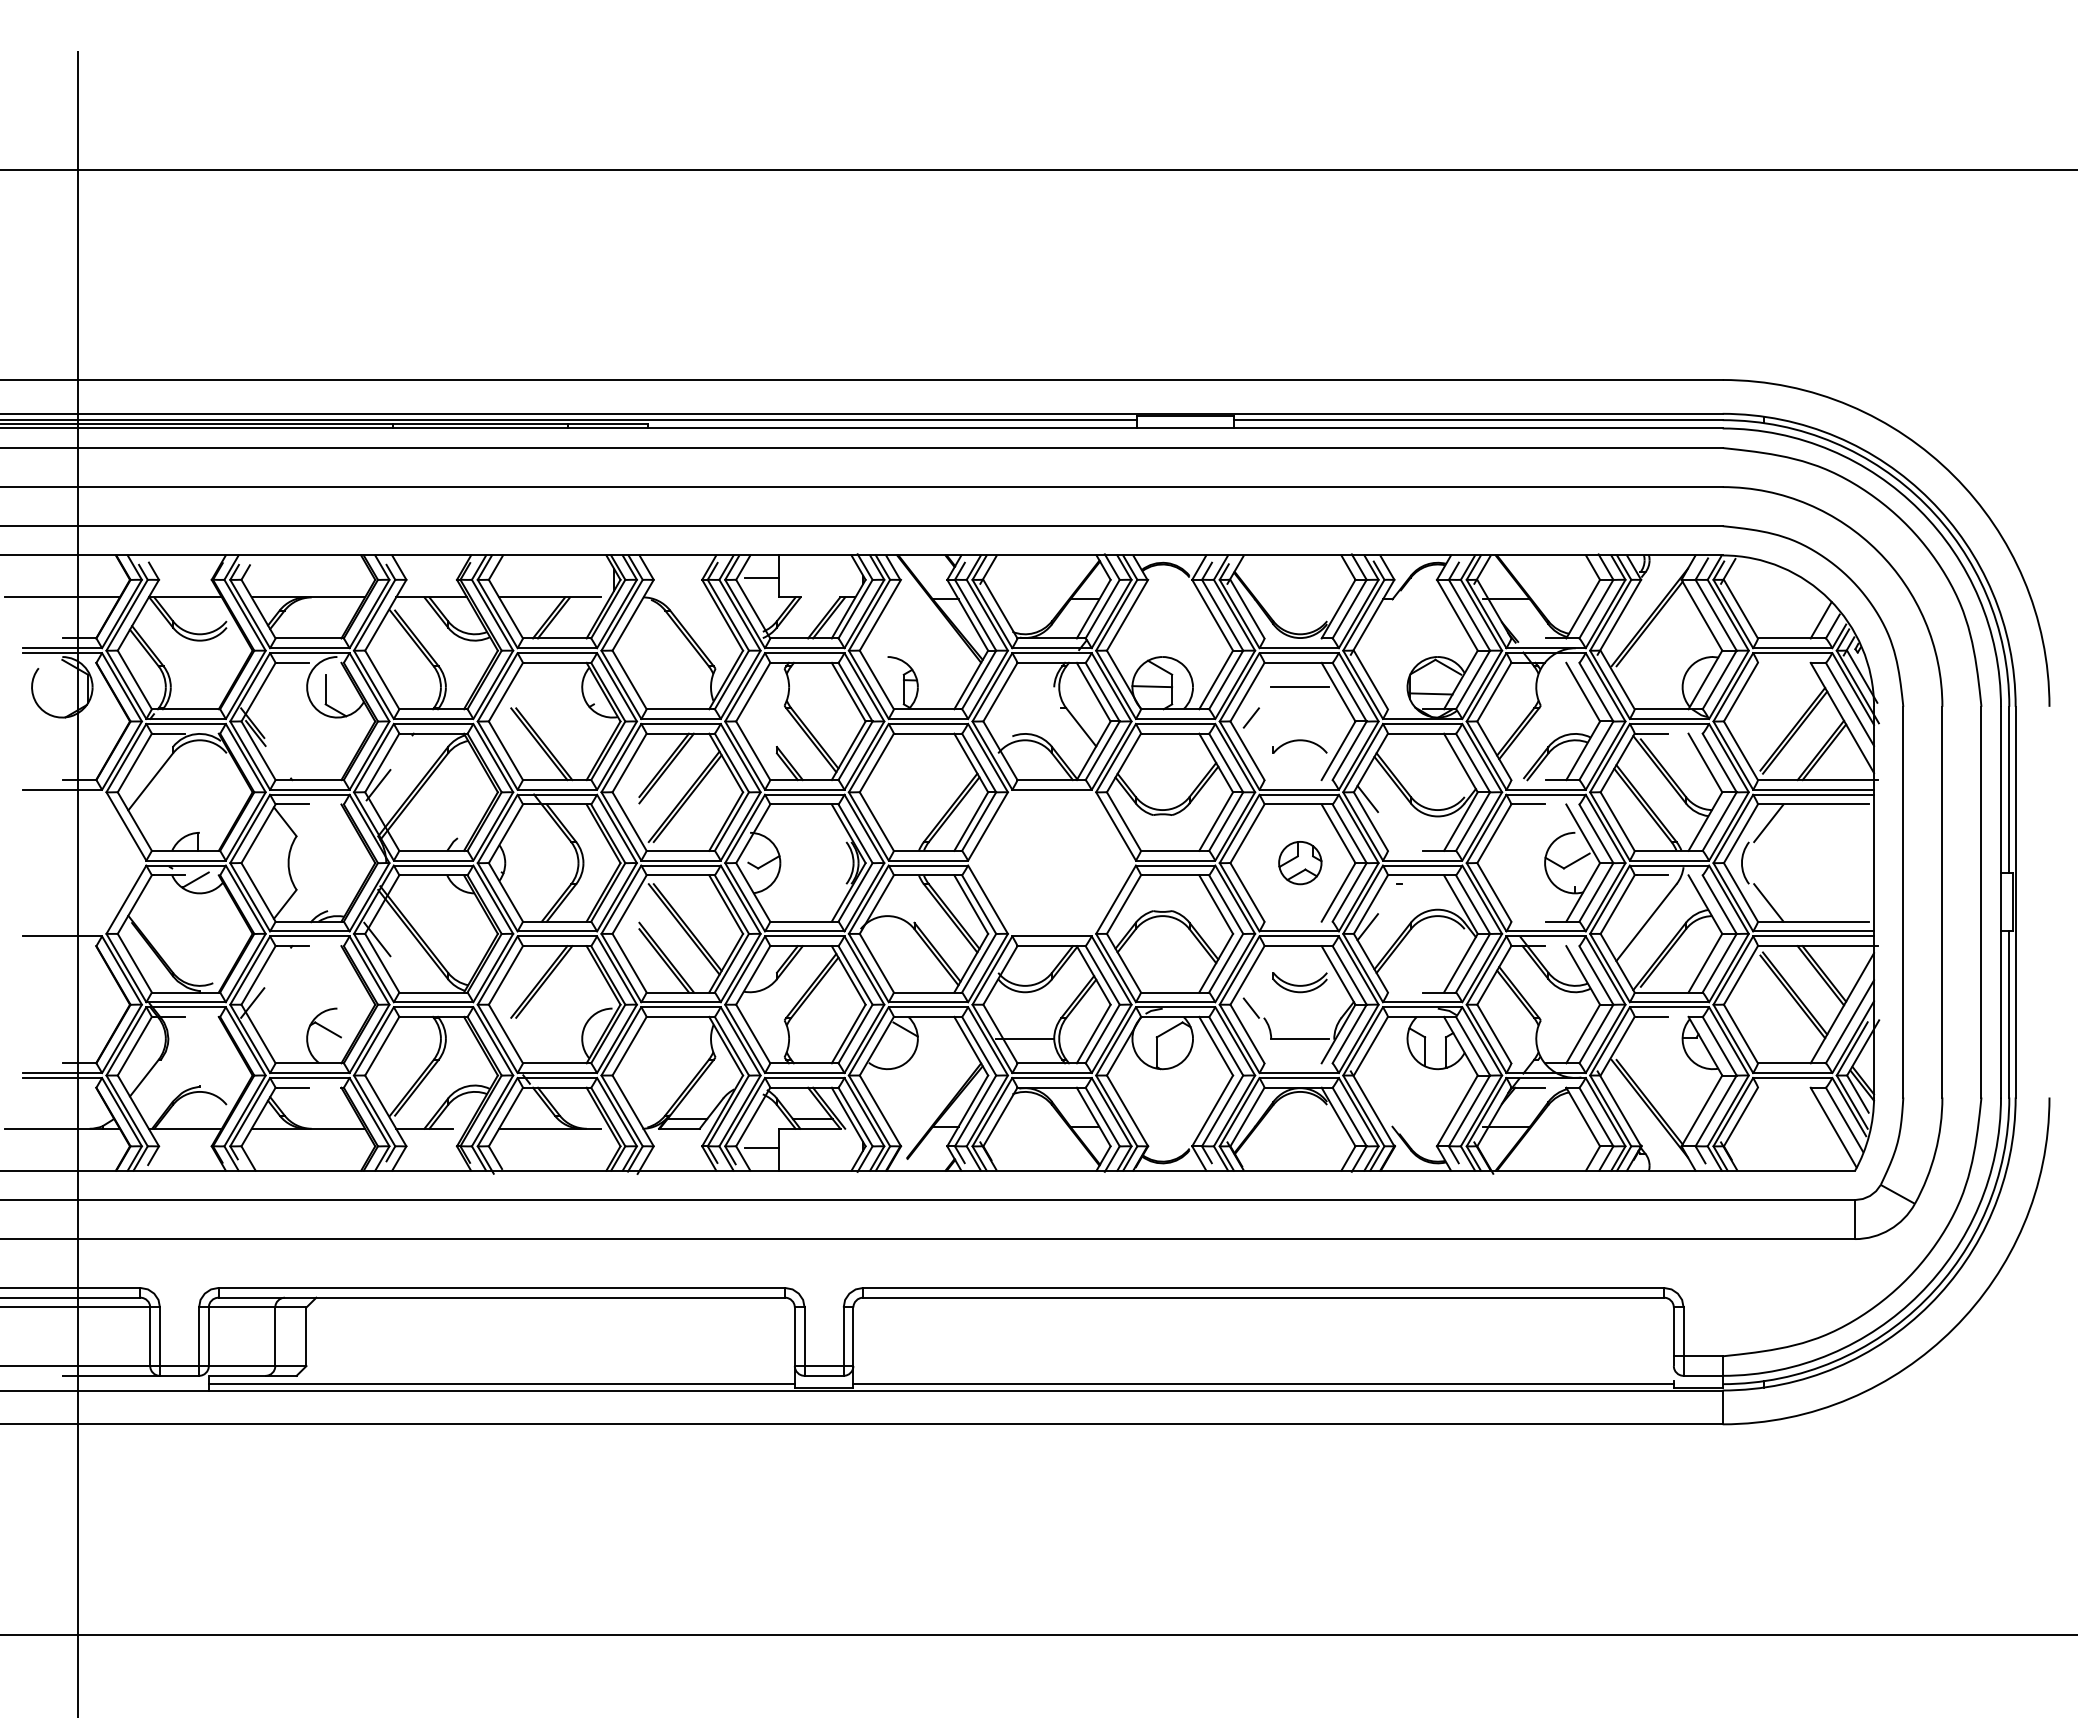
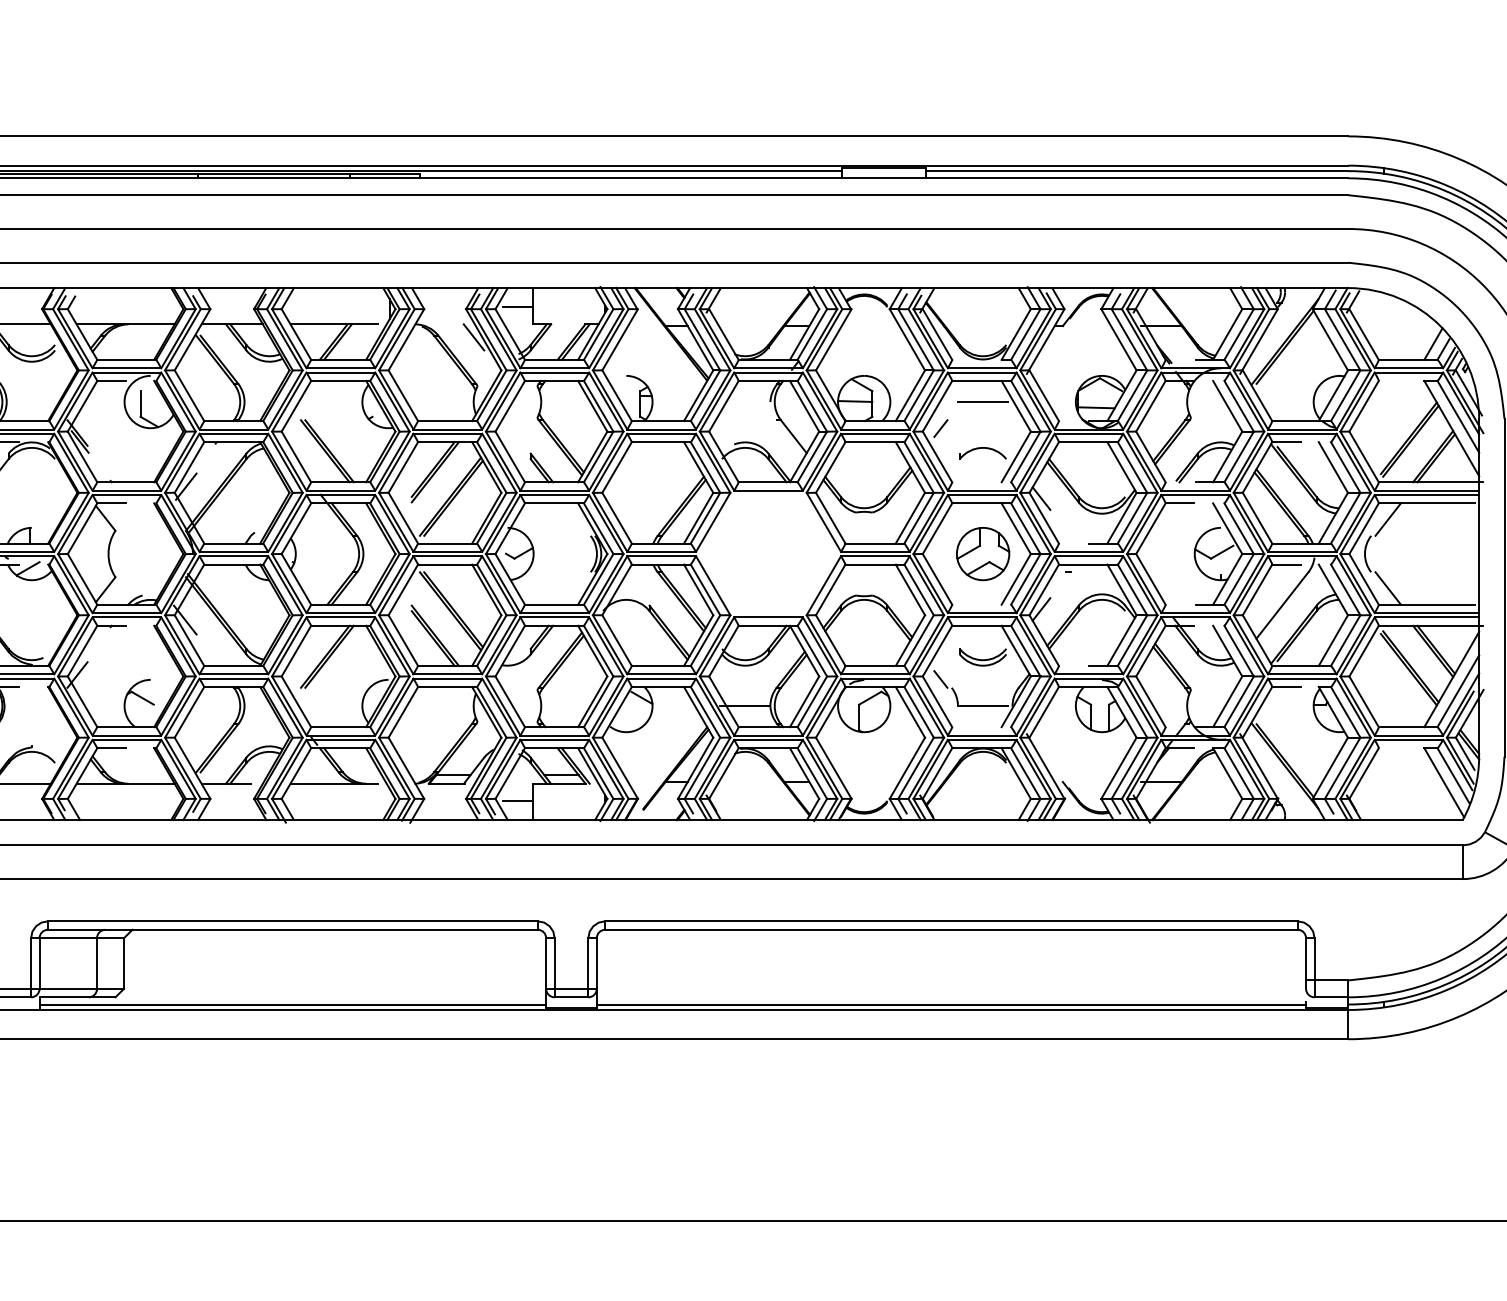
line: (711, 612) -> (474, 337), added
part: (1300, 862) -> (983, 553), size x1.43

